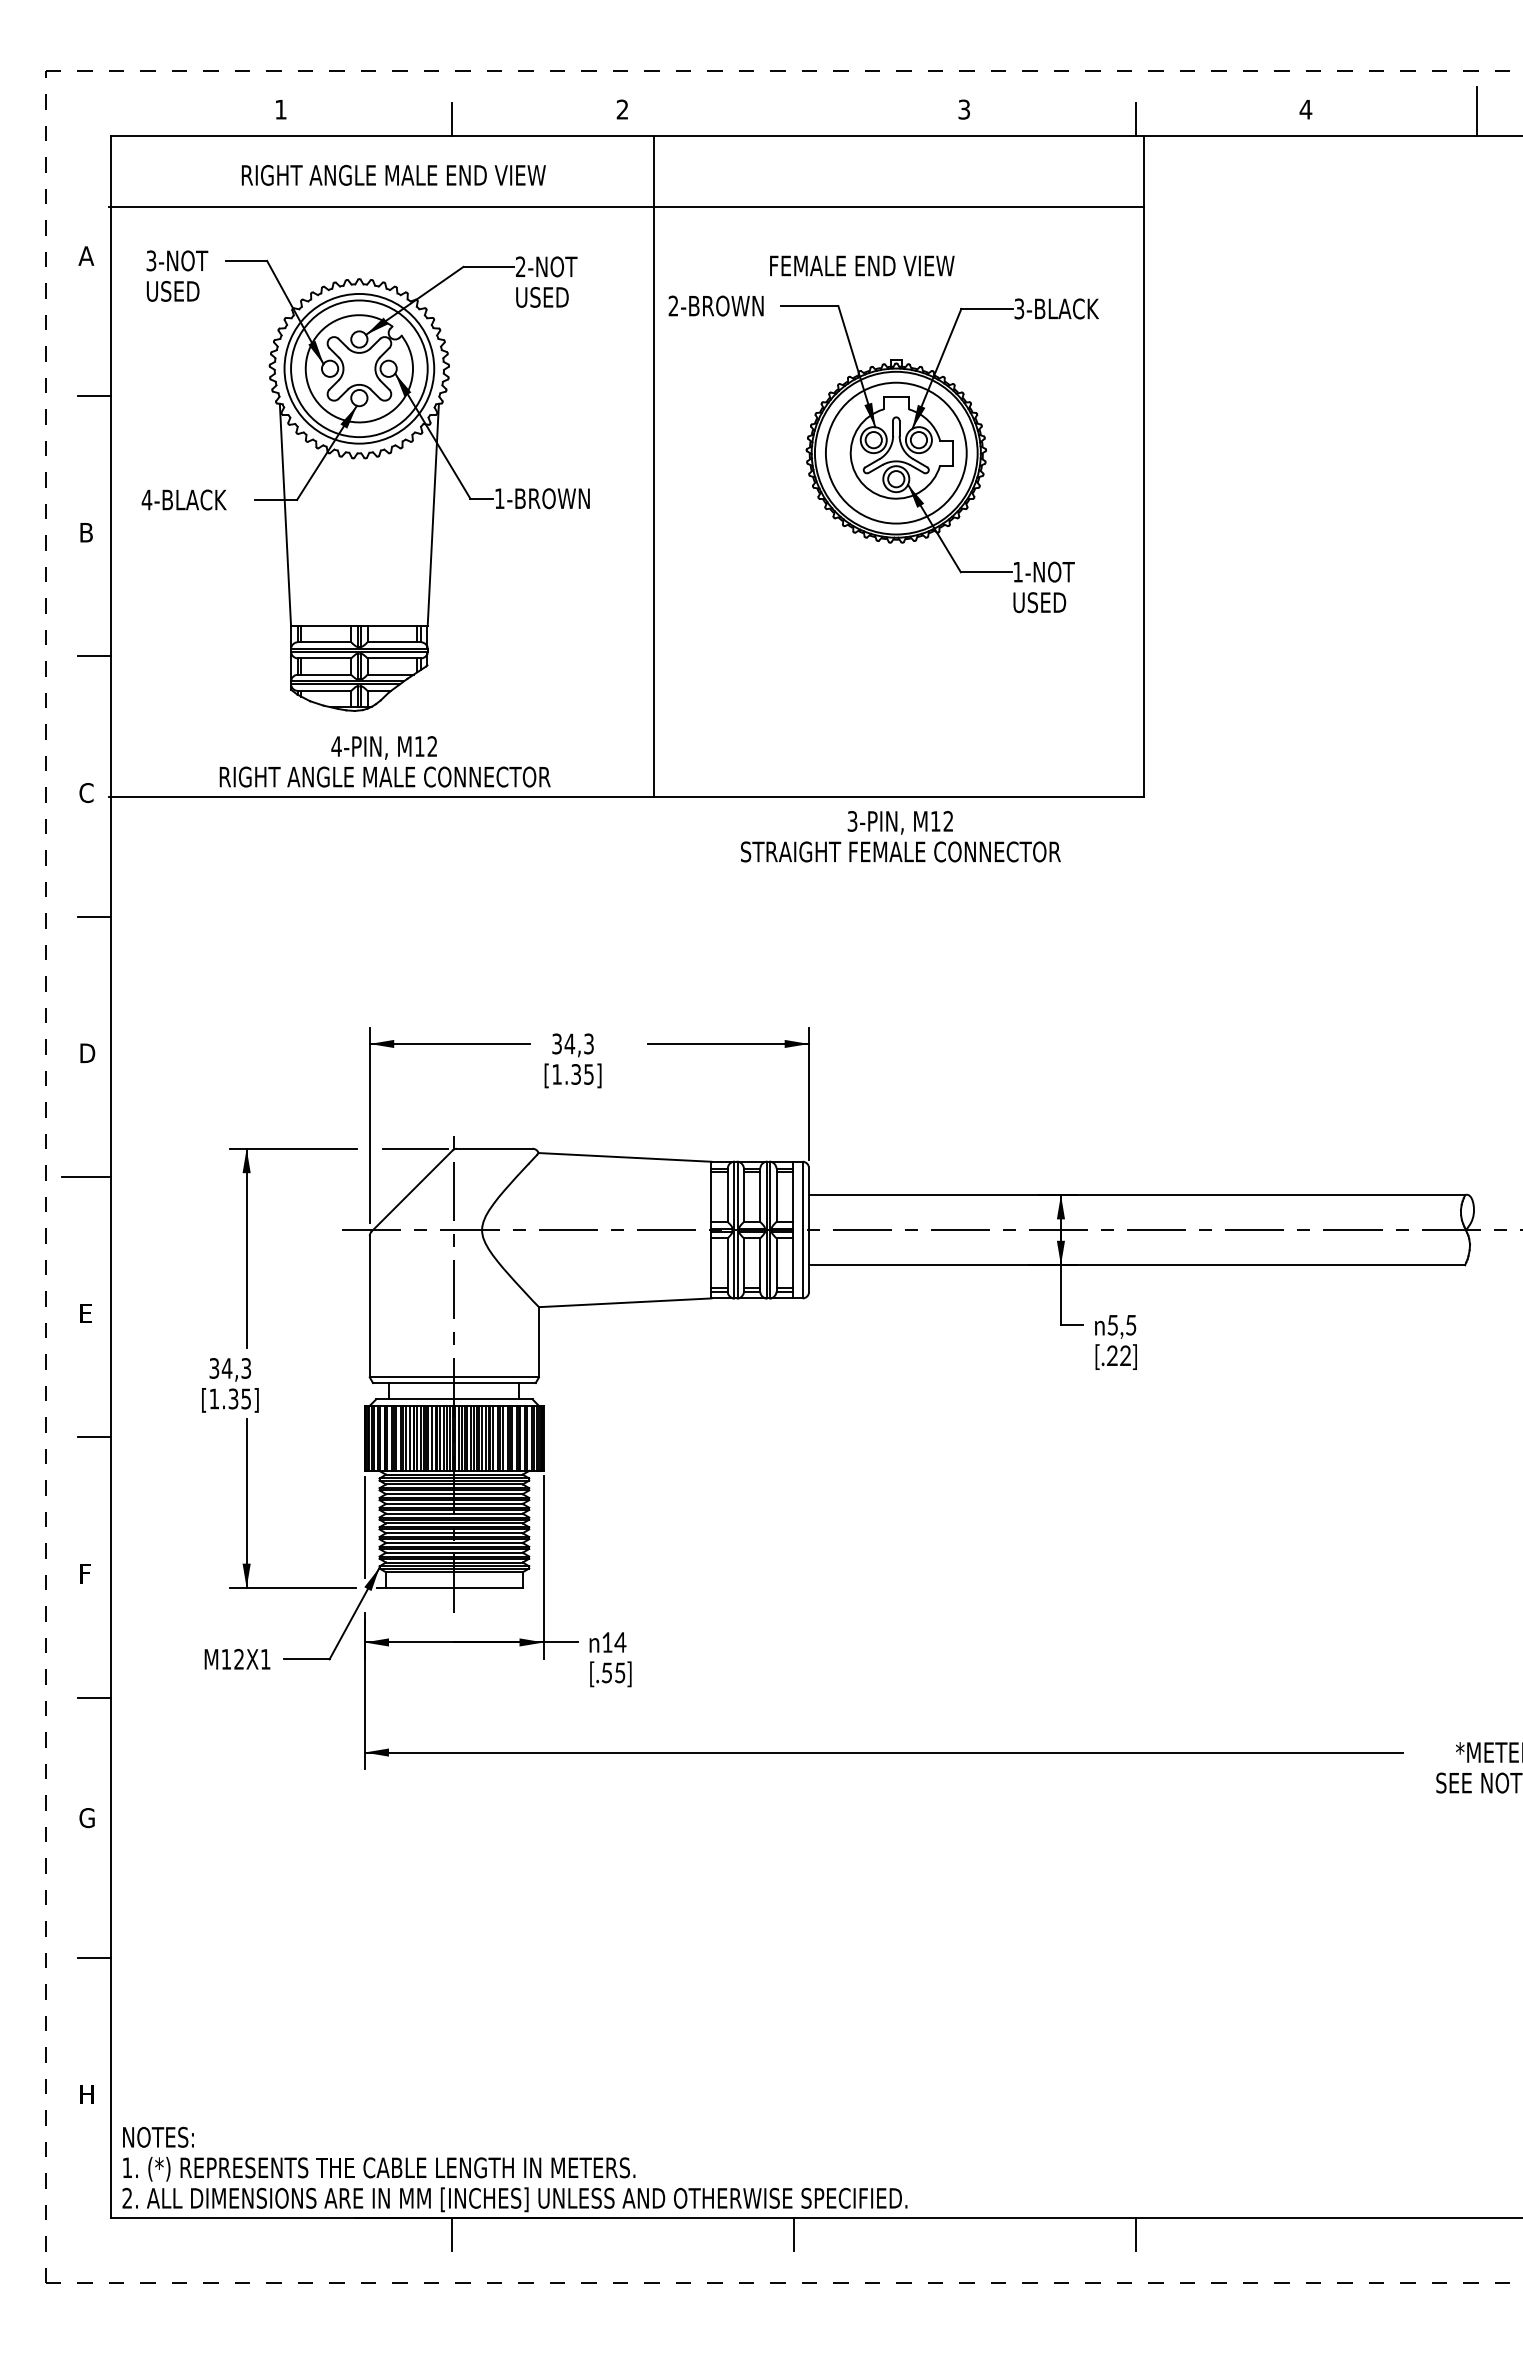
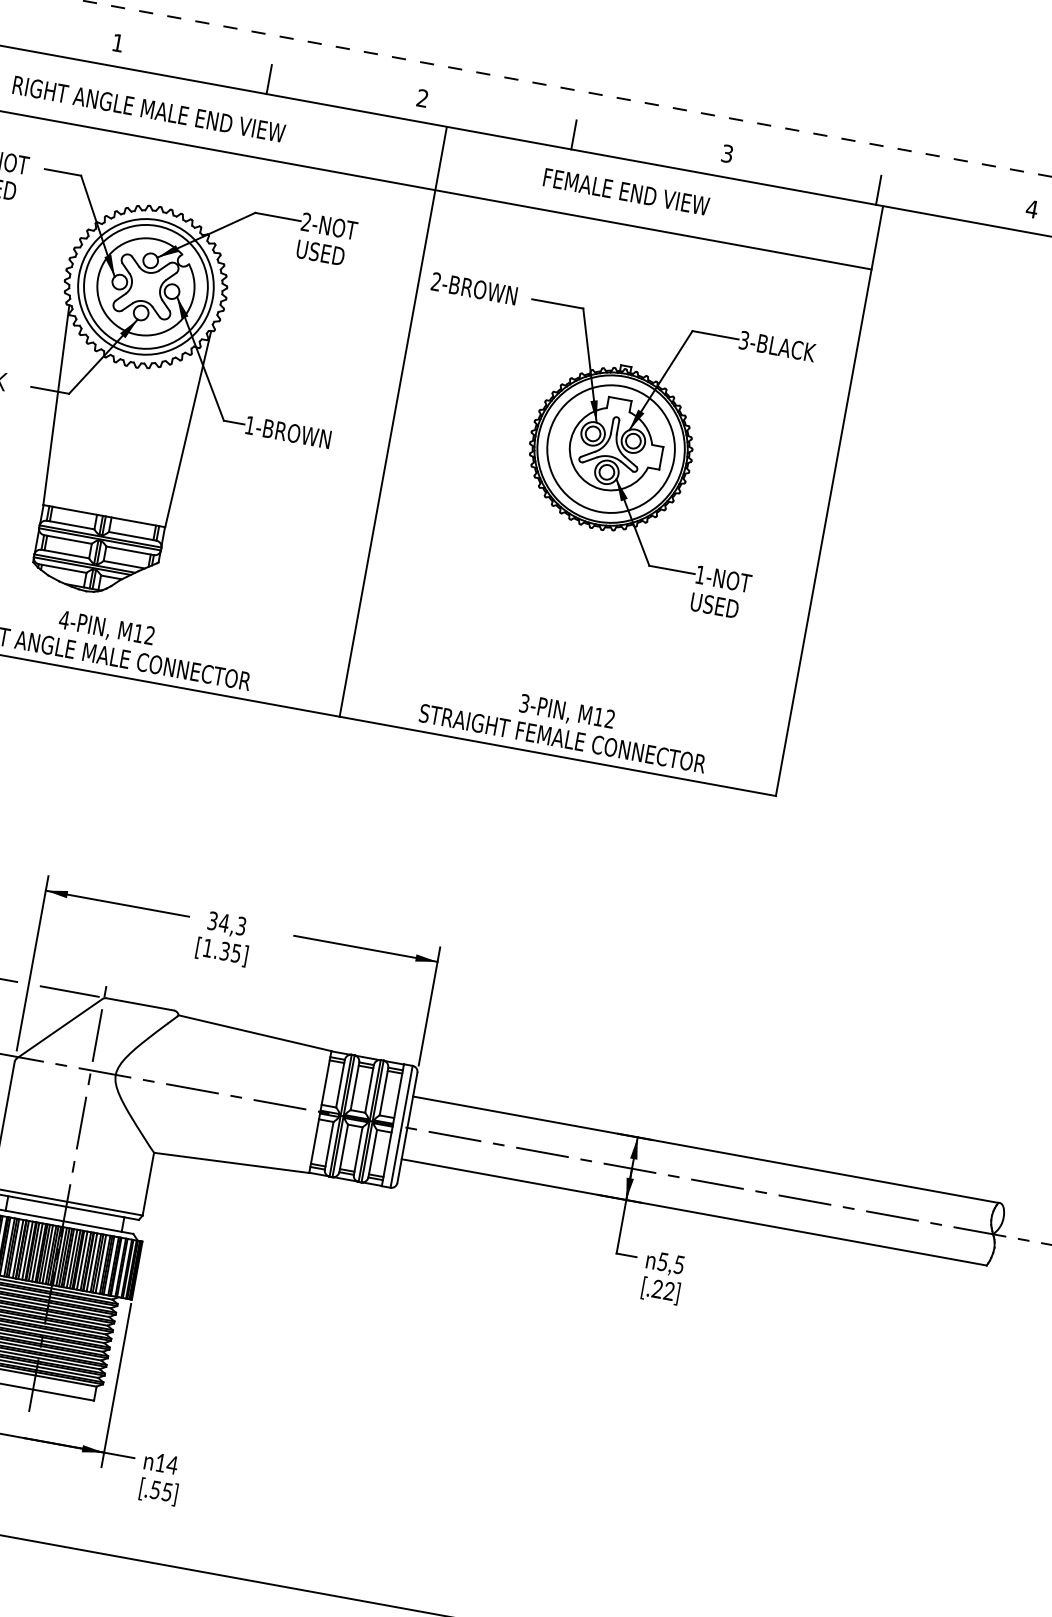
line: (793, 119) -> (573, 134), added
text: (393, 175) -> (148, 109), moved
text: (862, 265) -> (626, 191), moved
text: (900, 836) -> (564, 724), moved

